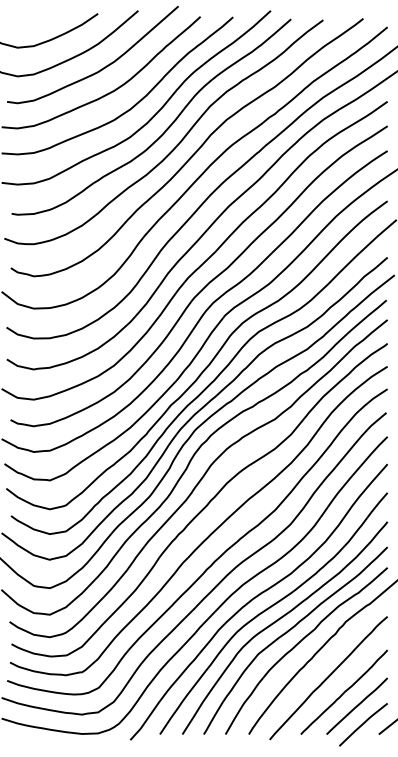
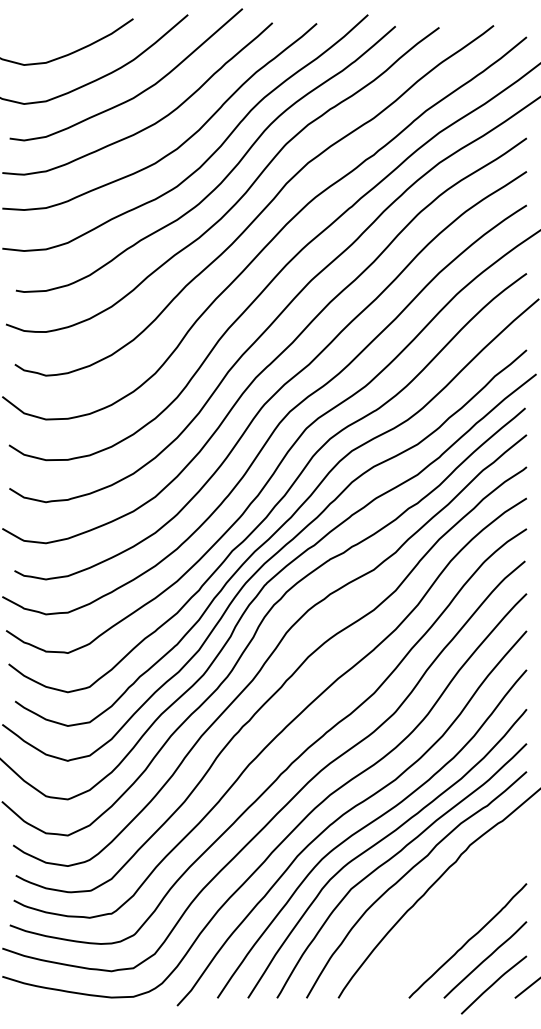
curve: (328, 678) -> (446, 922), removed

